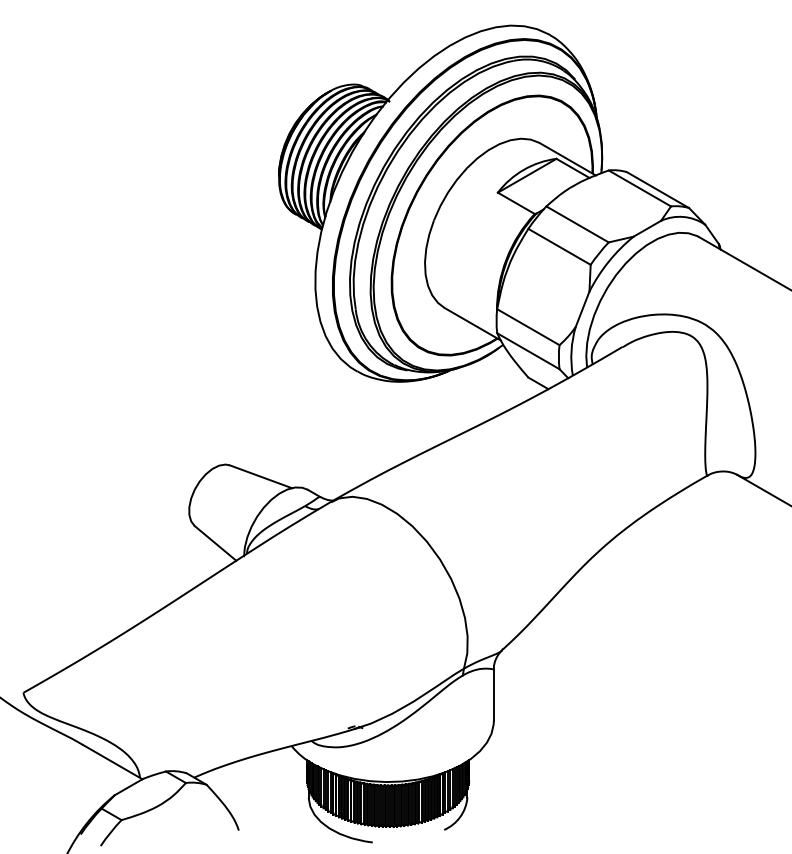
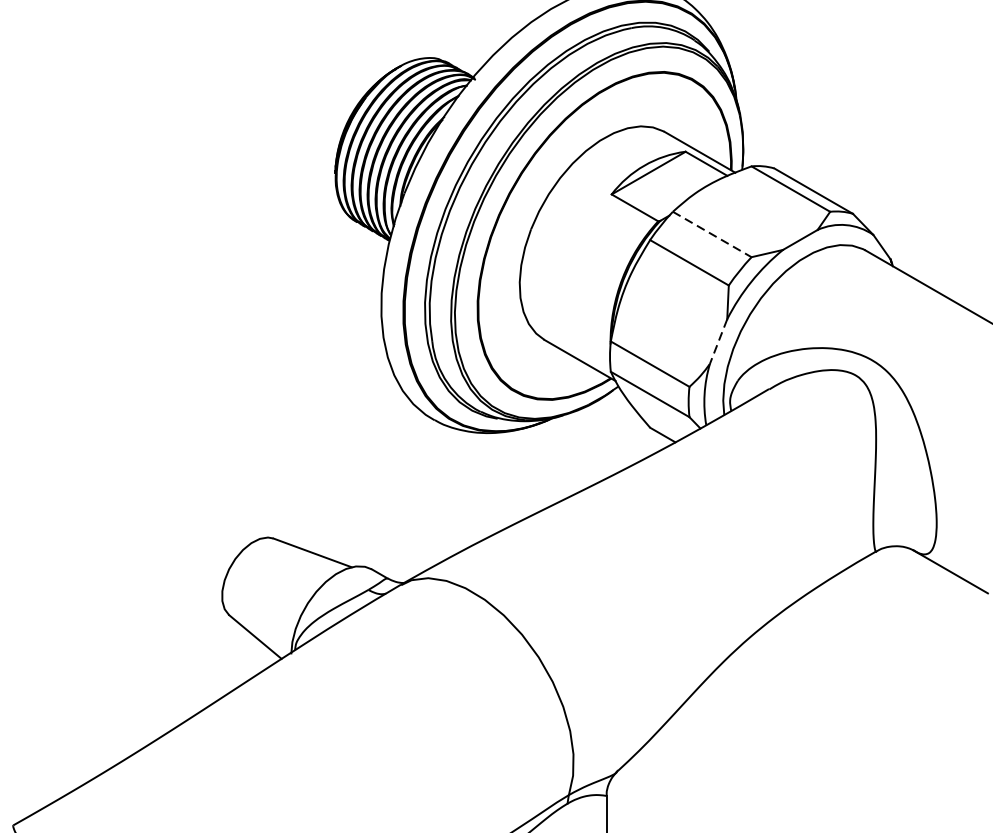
line: (577, 224) -> (712, 234), solid -> dashed
line: (582, 309) -> (718, 341), solid -> dashed

